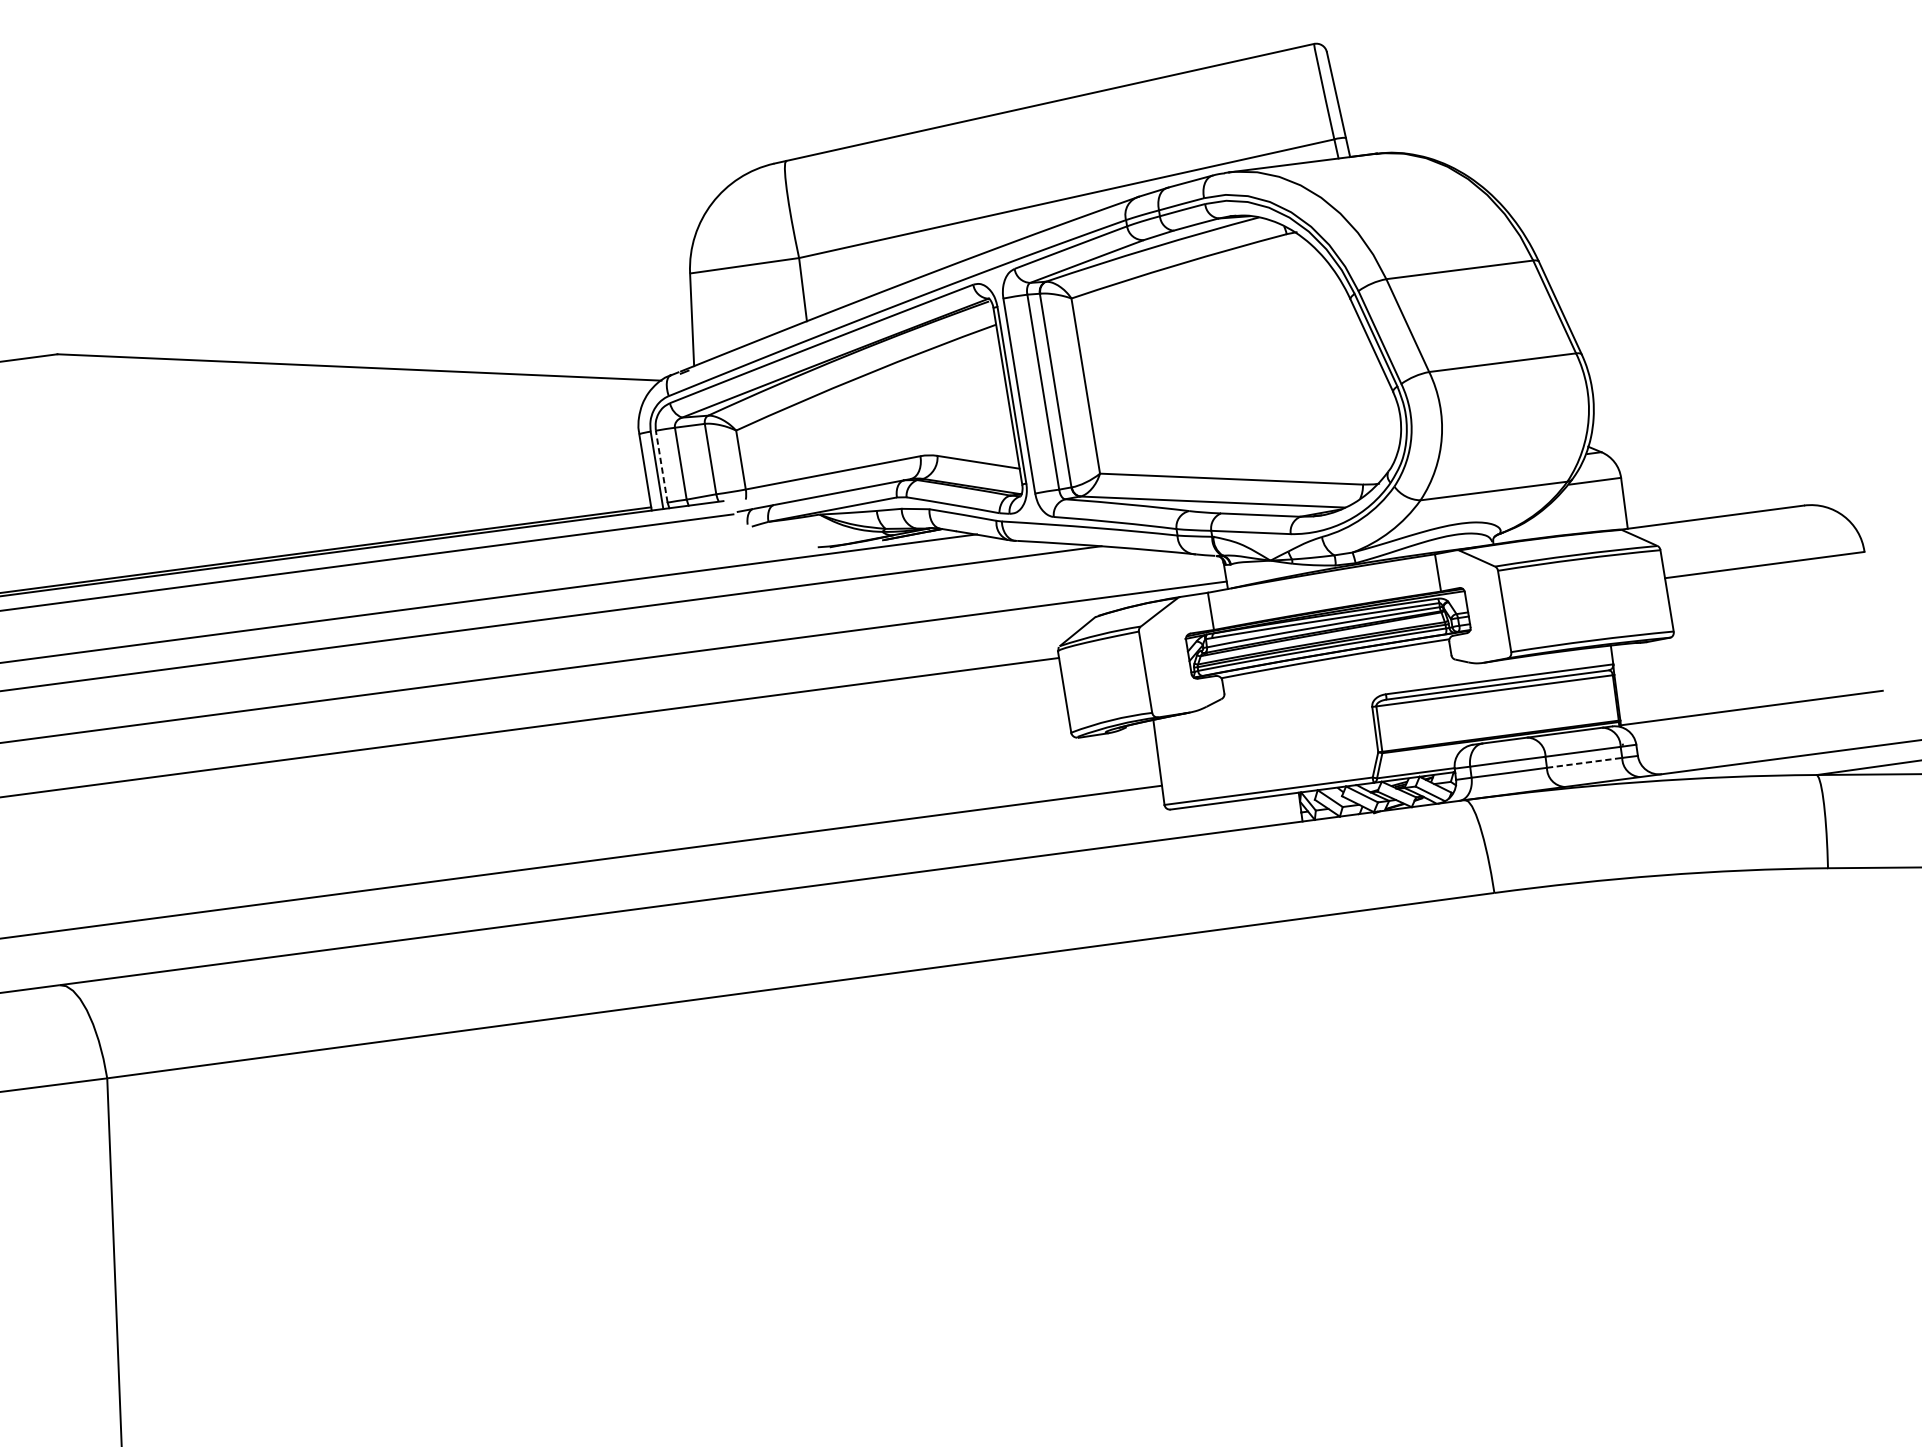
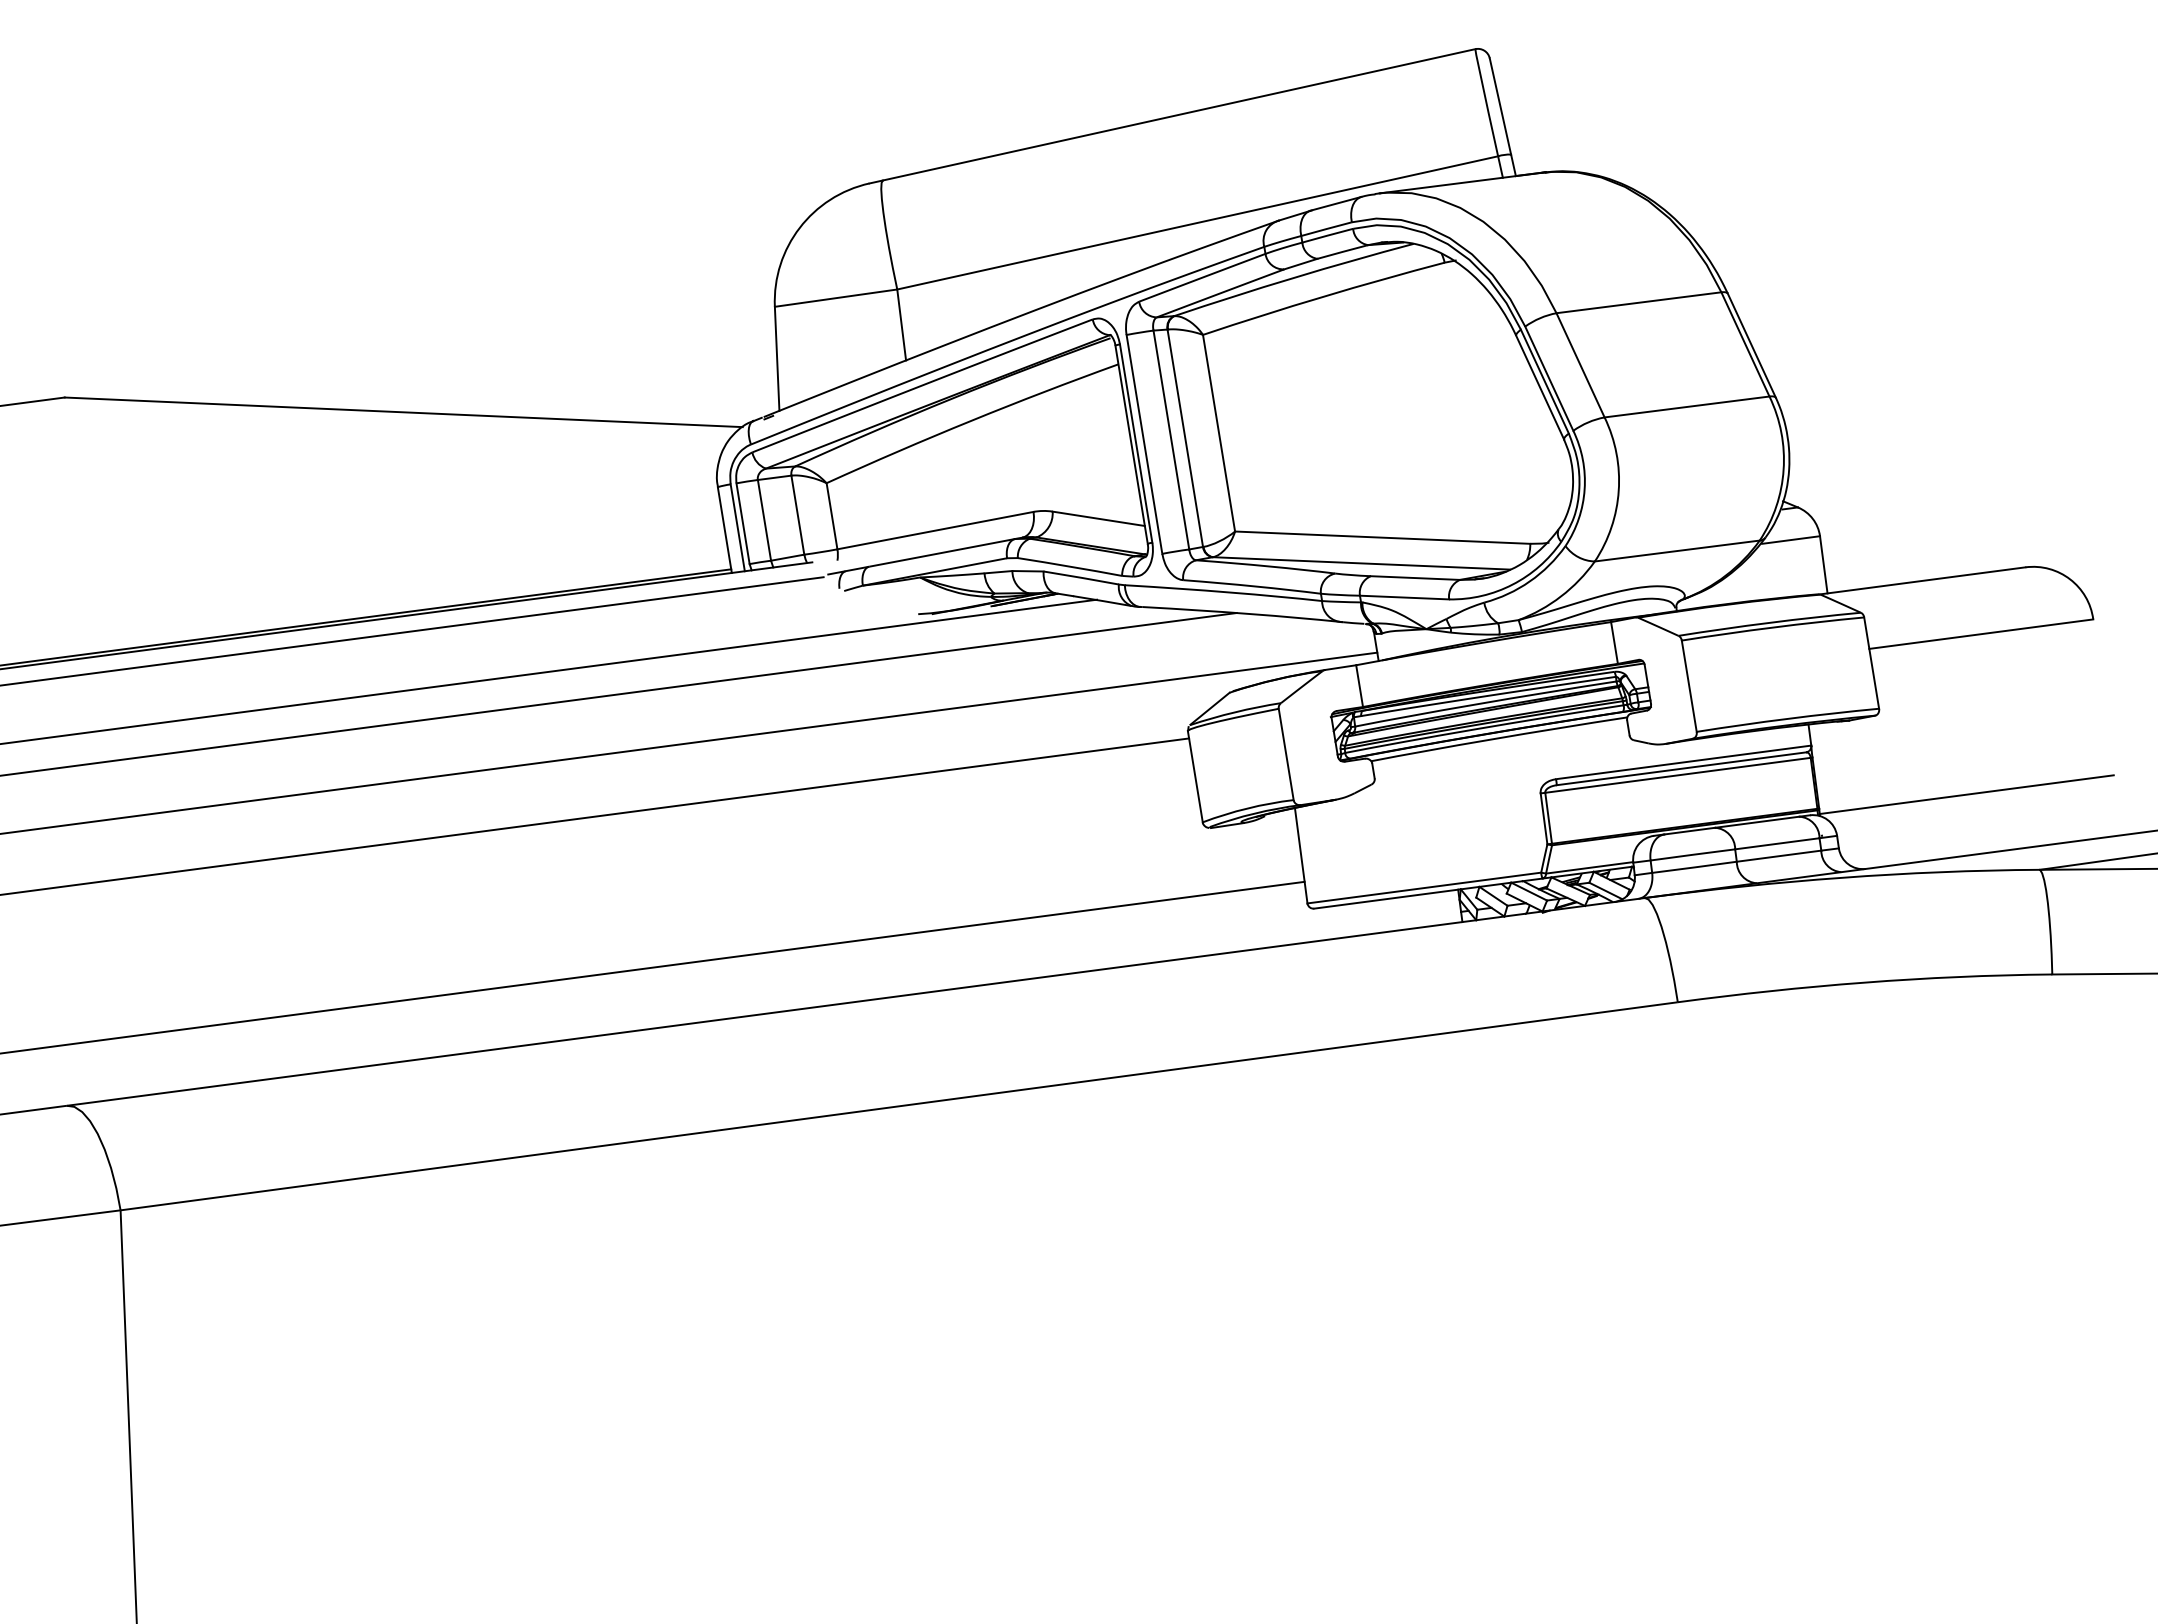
line: (662, 466) -> (743, 523), dashed -> solid
line: (1585, 763) -> (1779, 856), dashed -> solid

